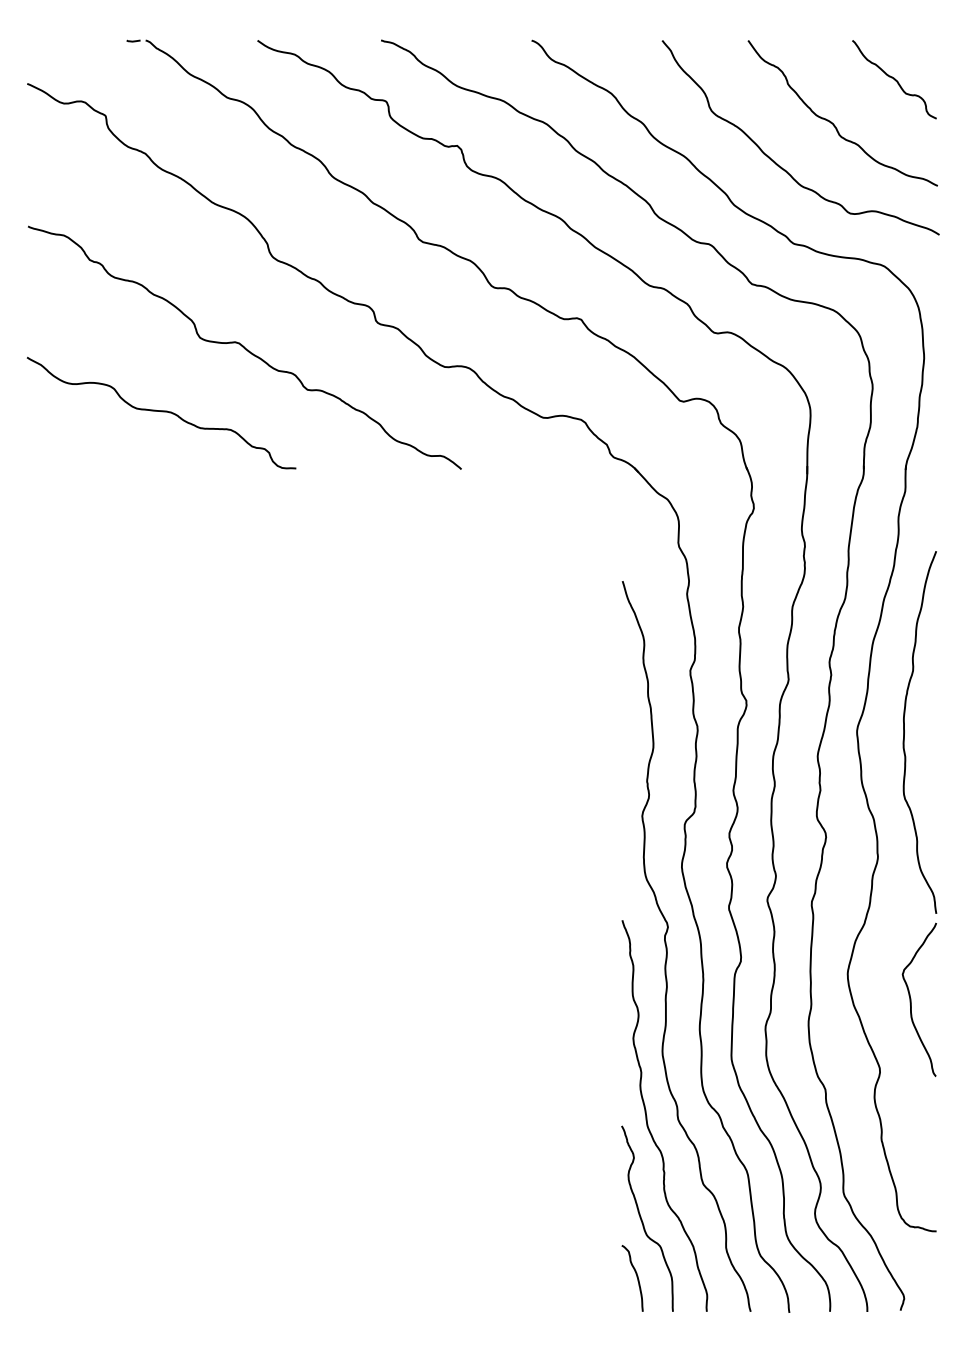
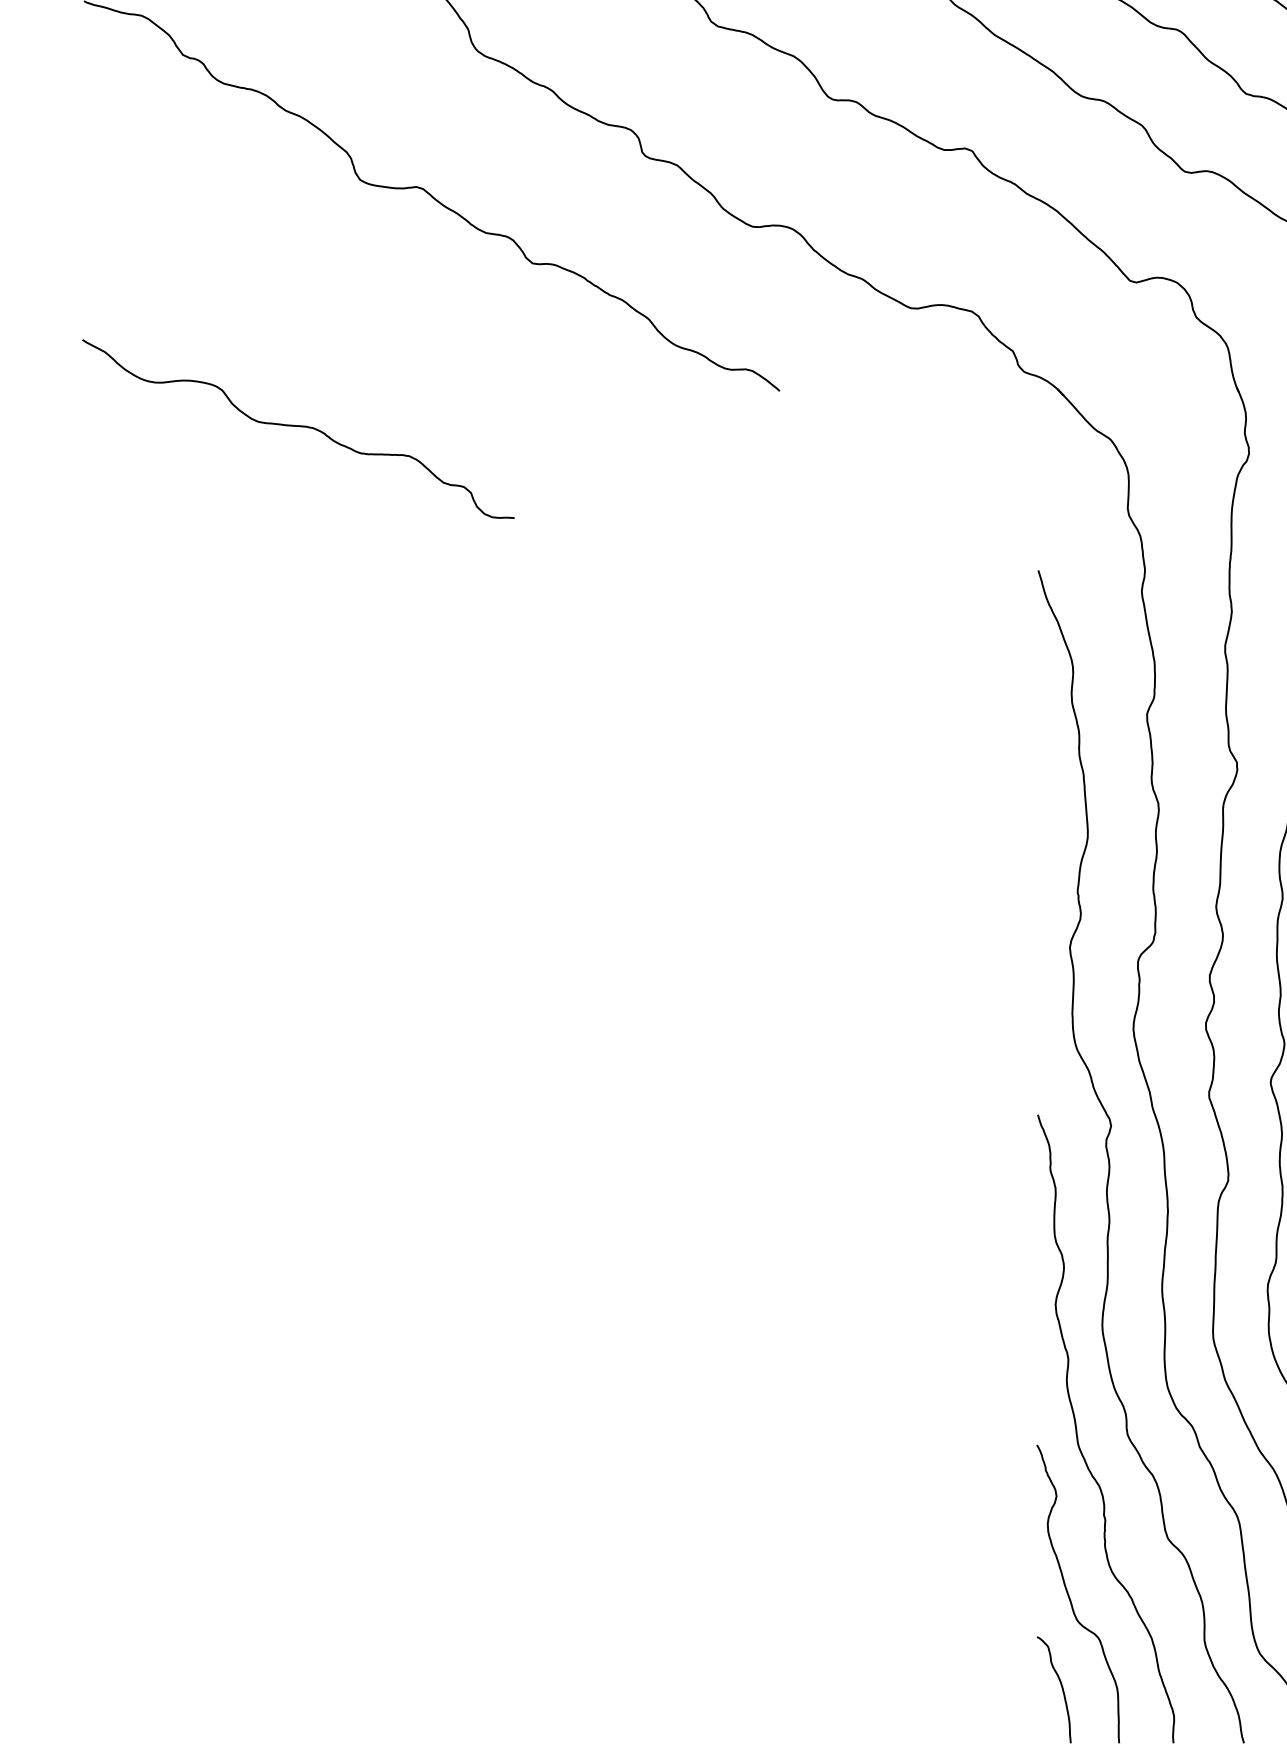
curve: (161, 412) -> (298, 428), moved

